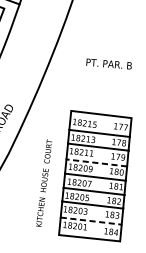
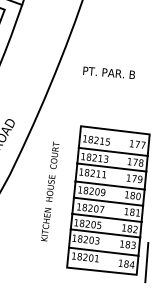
text: (108, 63) -> (108, 72), moved
line: (97, 162) -> (110, 185), dashed -> solid
text: (44, 183) -> (50, 191), moved
line: (91, 220) -> (103, 251), dashed -> solid
line: (128, 230) -> (146, 262), added

